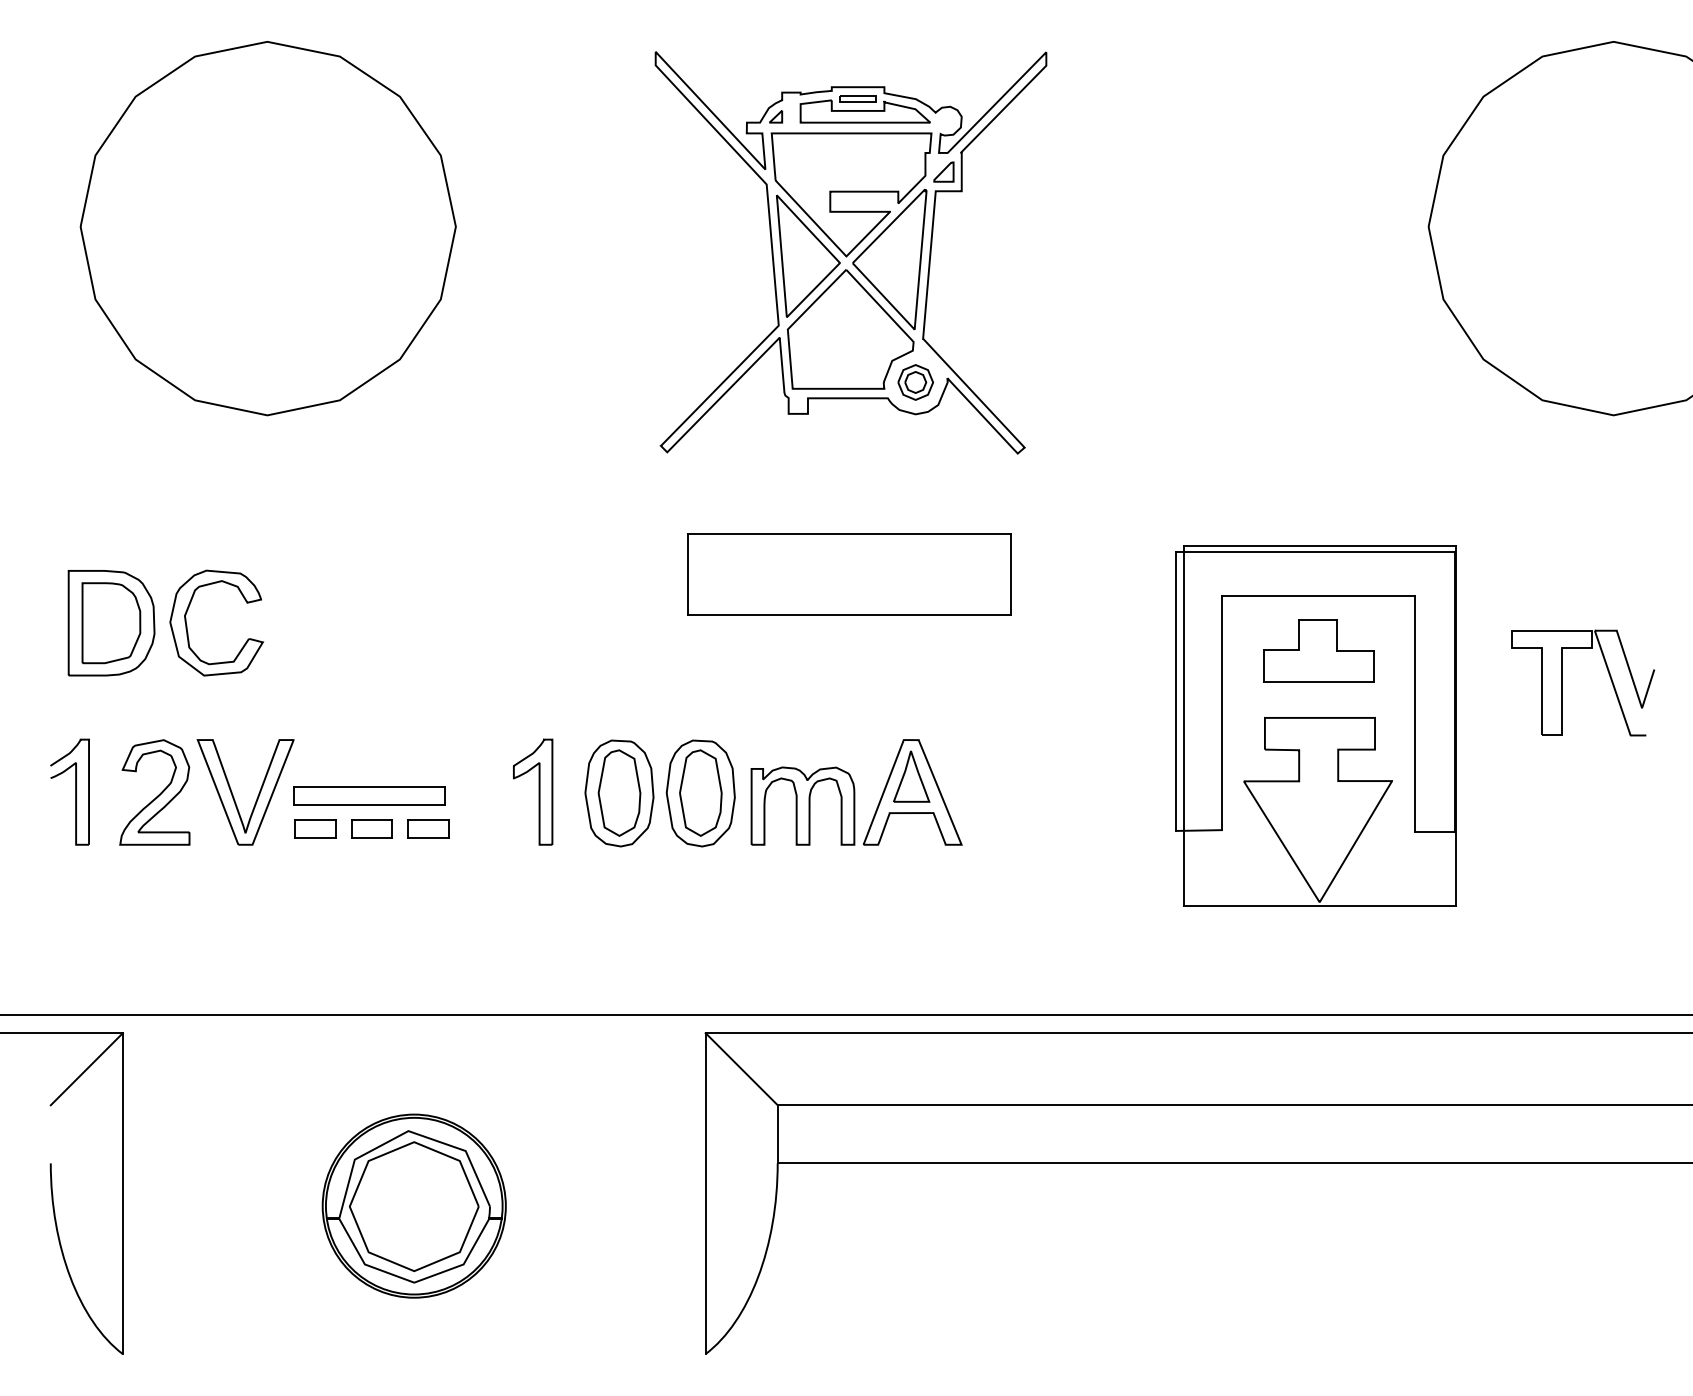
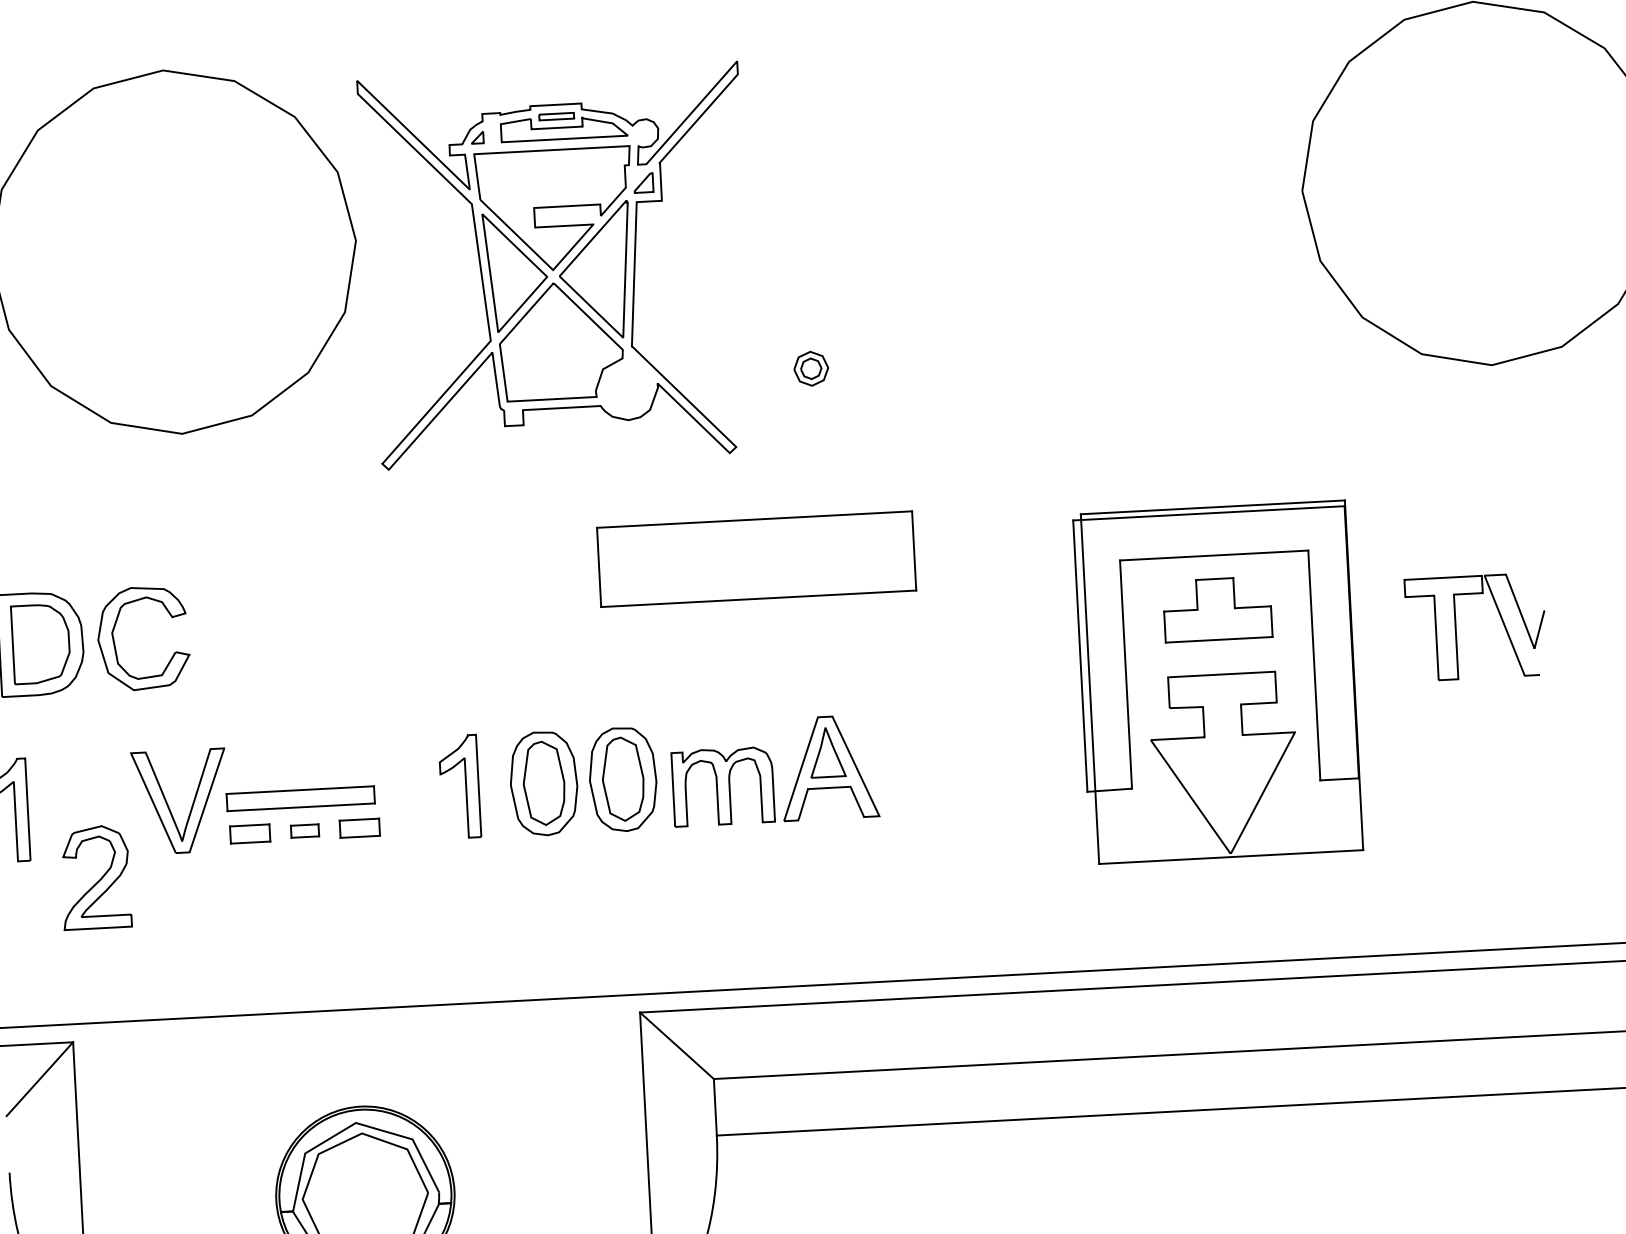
part: (850, 252) -> (556, 266), moved
part: (154, 792) -> (95, 877), moved
part: (371, 828) -> (304, 830), size x0.7

